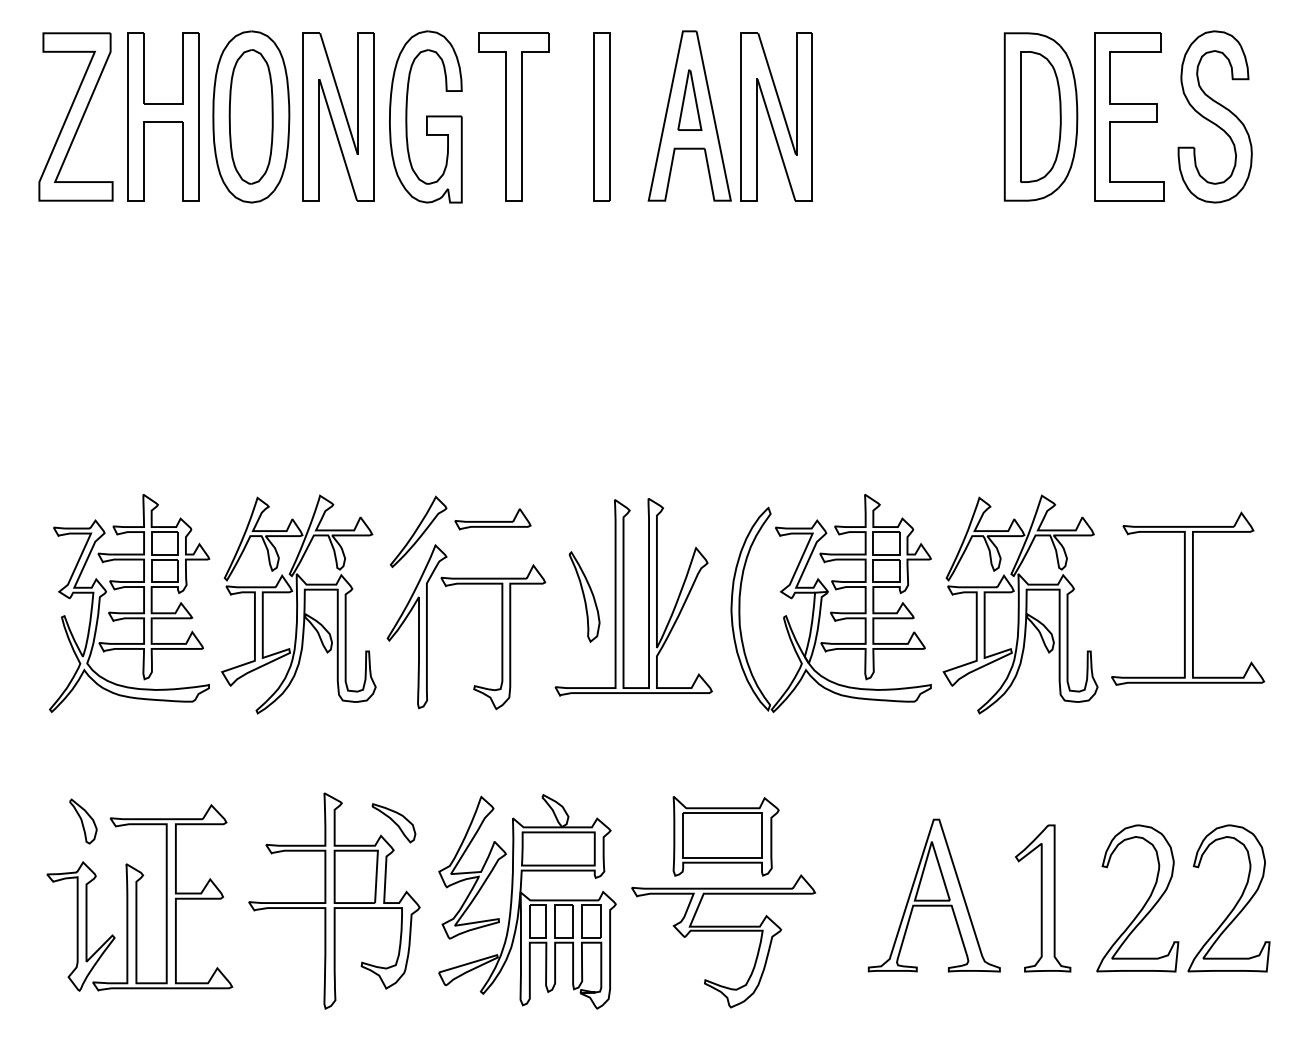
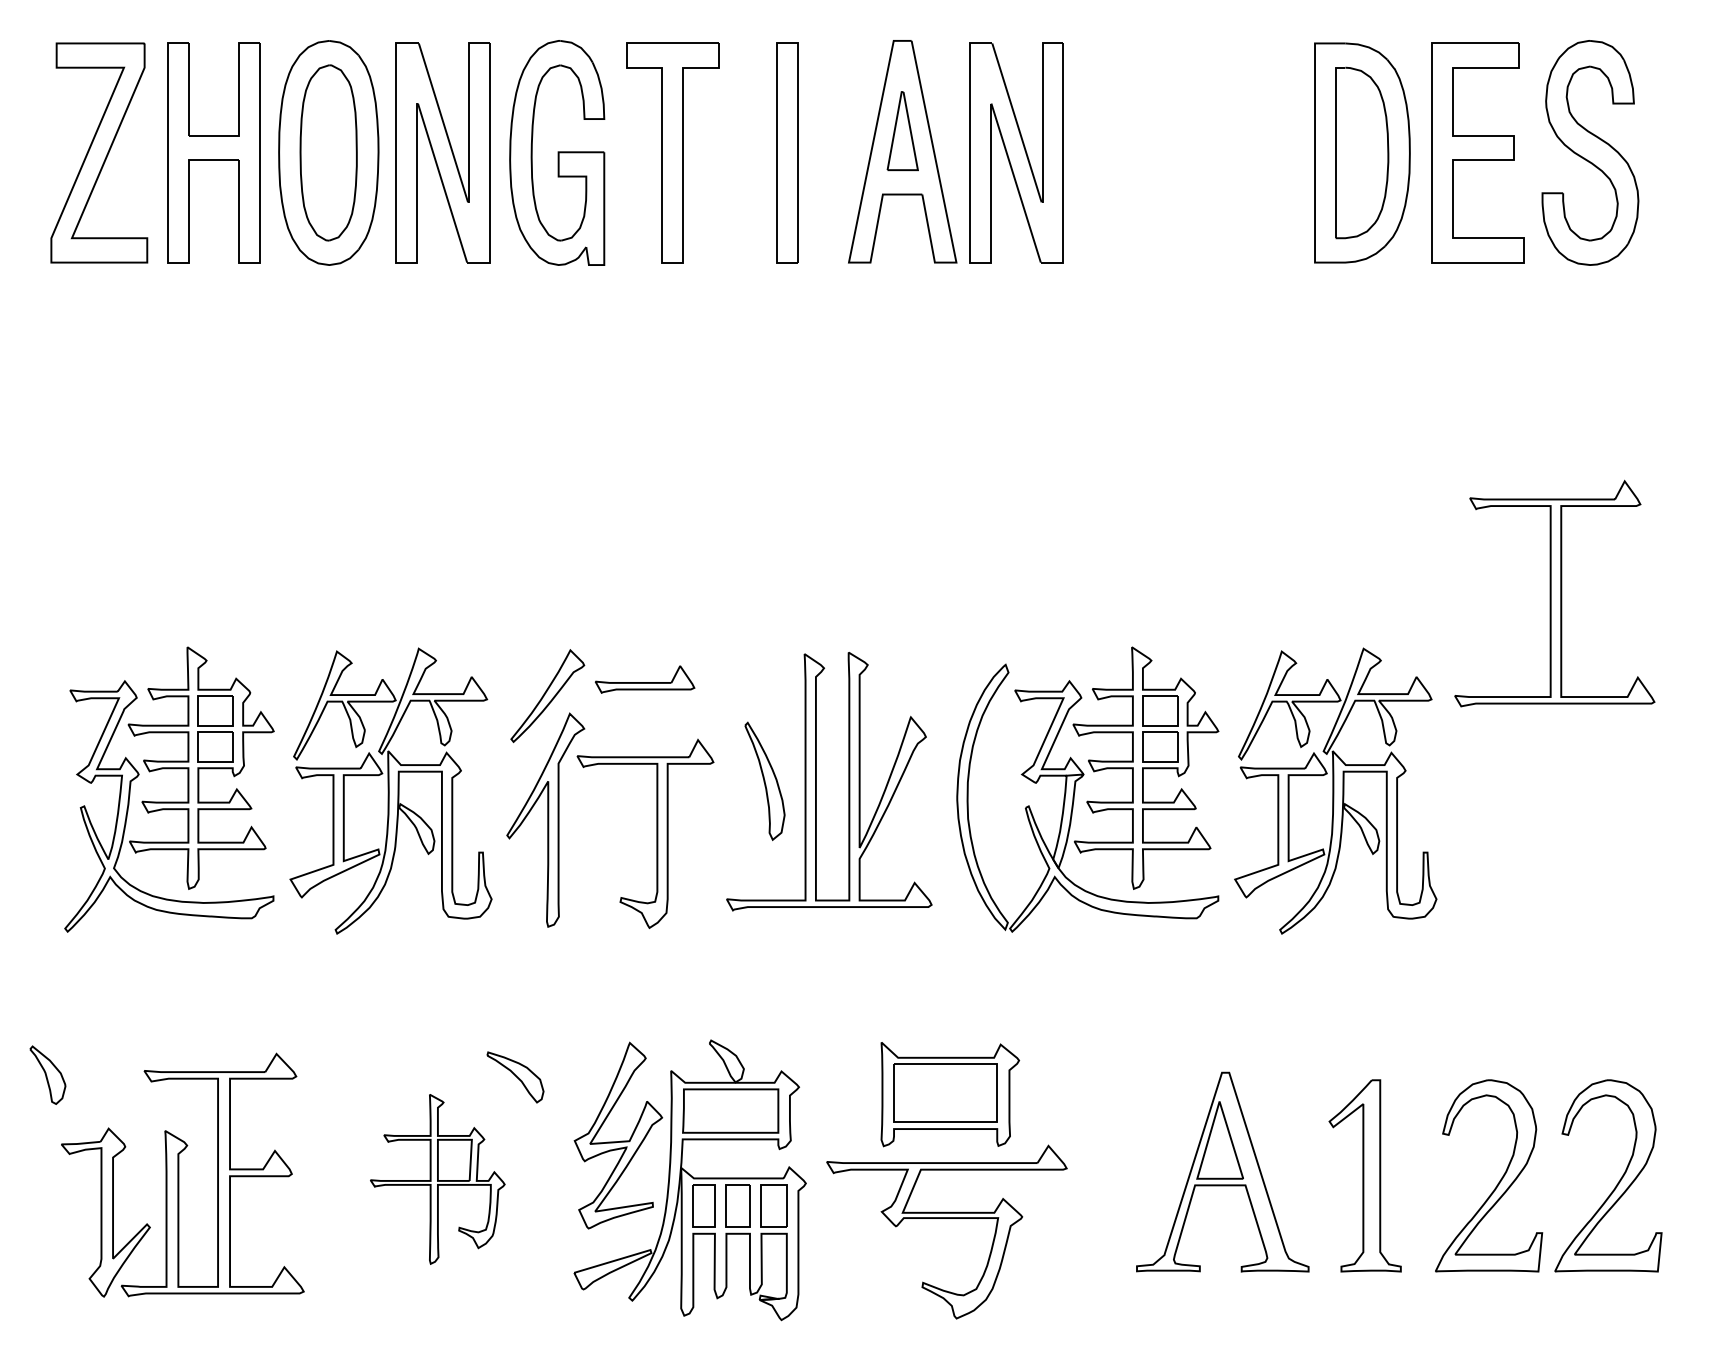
part: (1187, 598) -> (1554, 593), moved
part: (83, 821) -> (47, 1074), moved
part: (334, 901) -> (437, 1179), size x0.6

